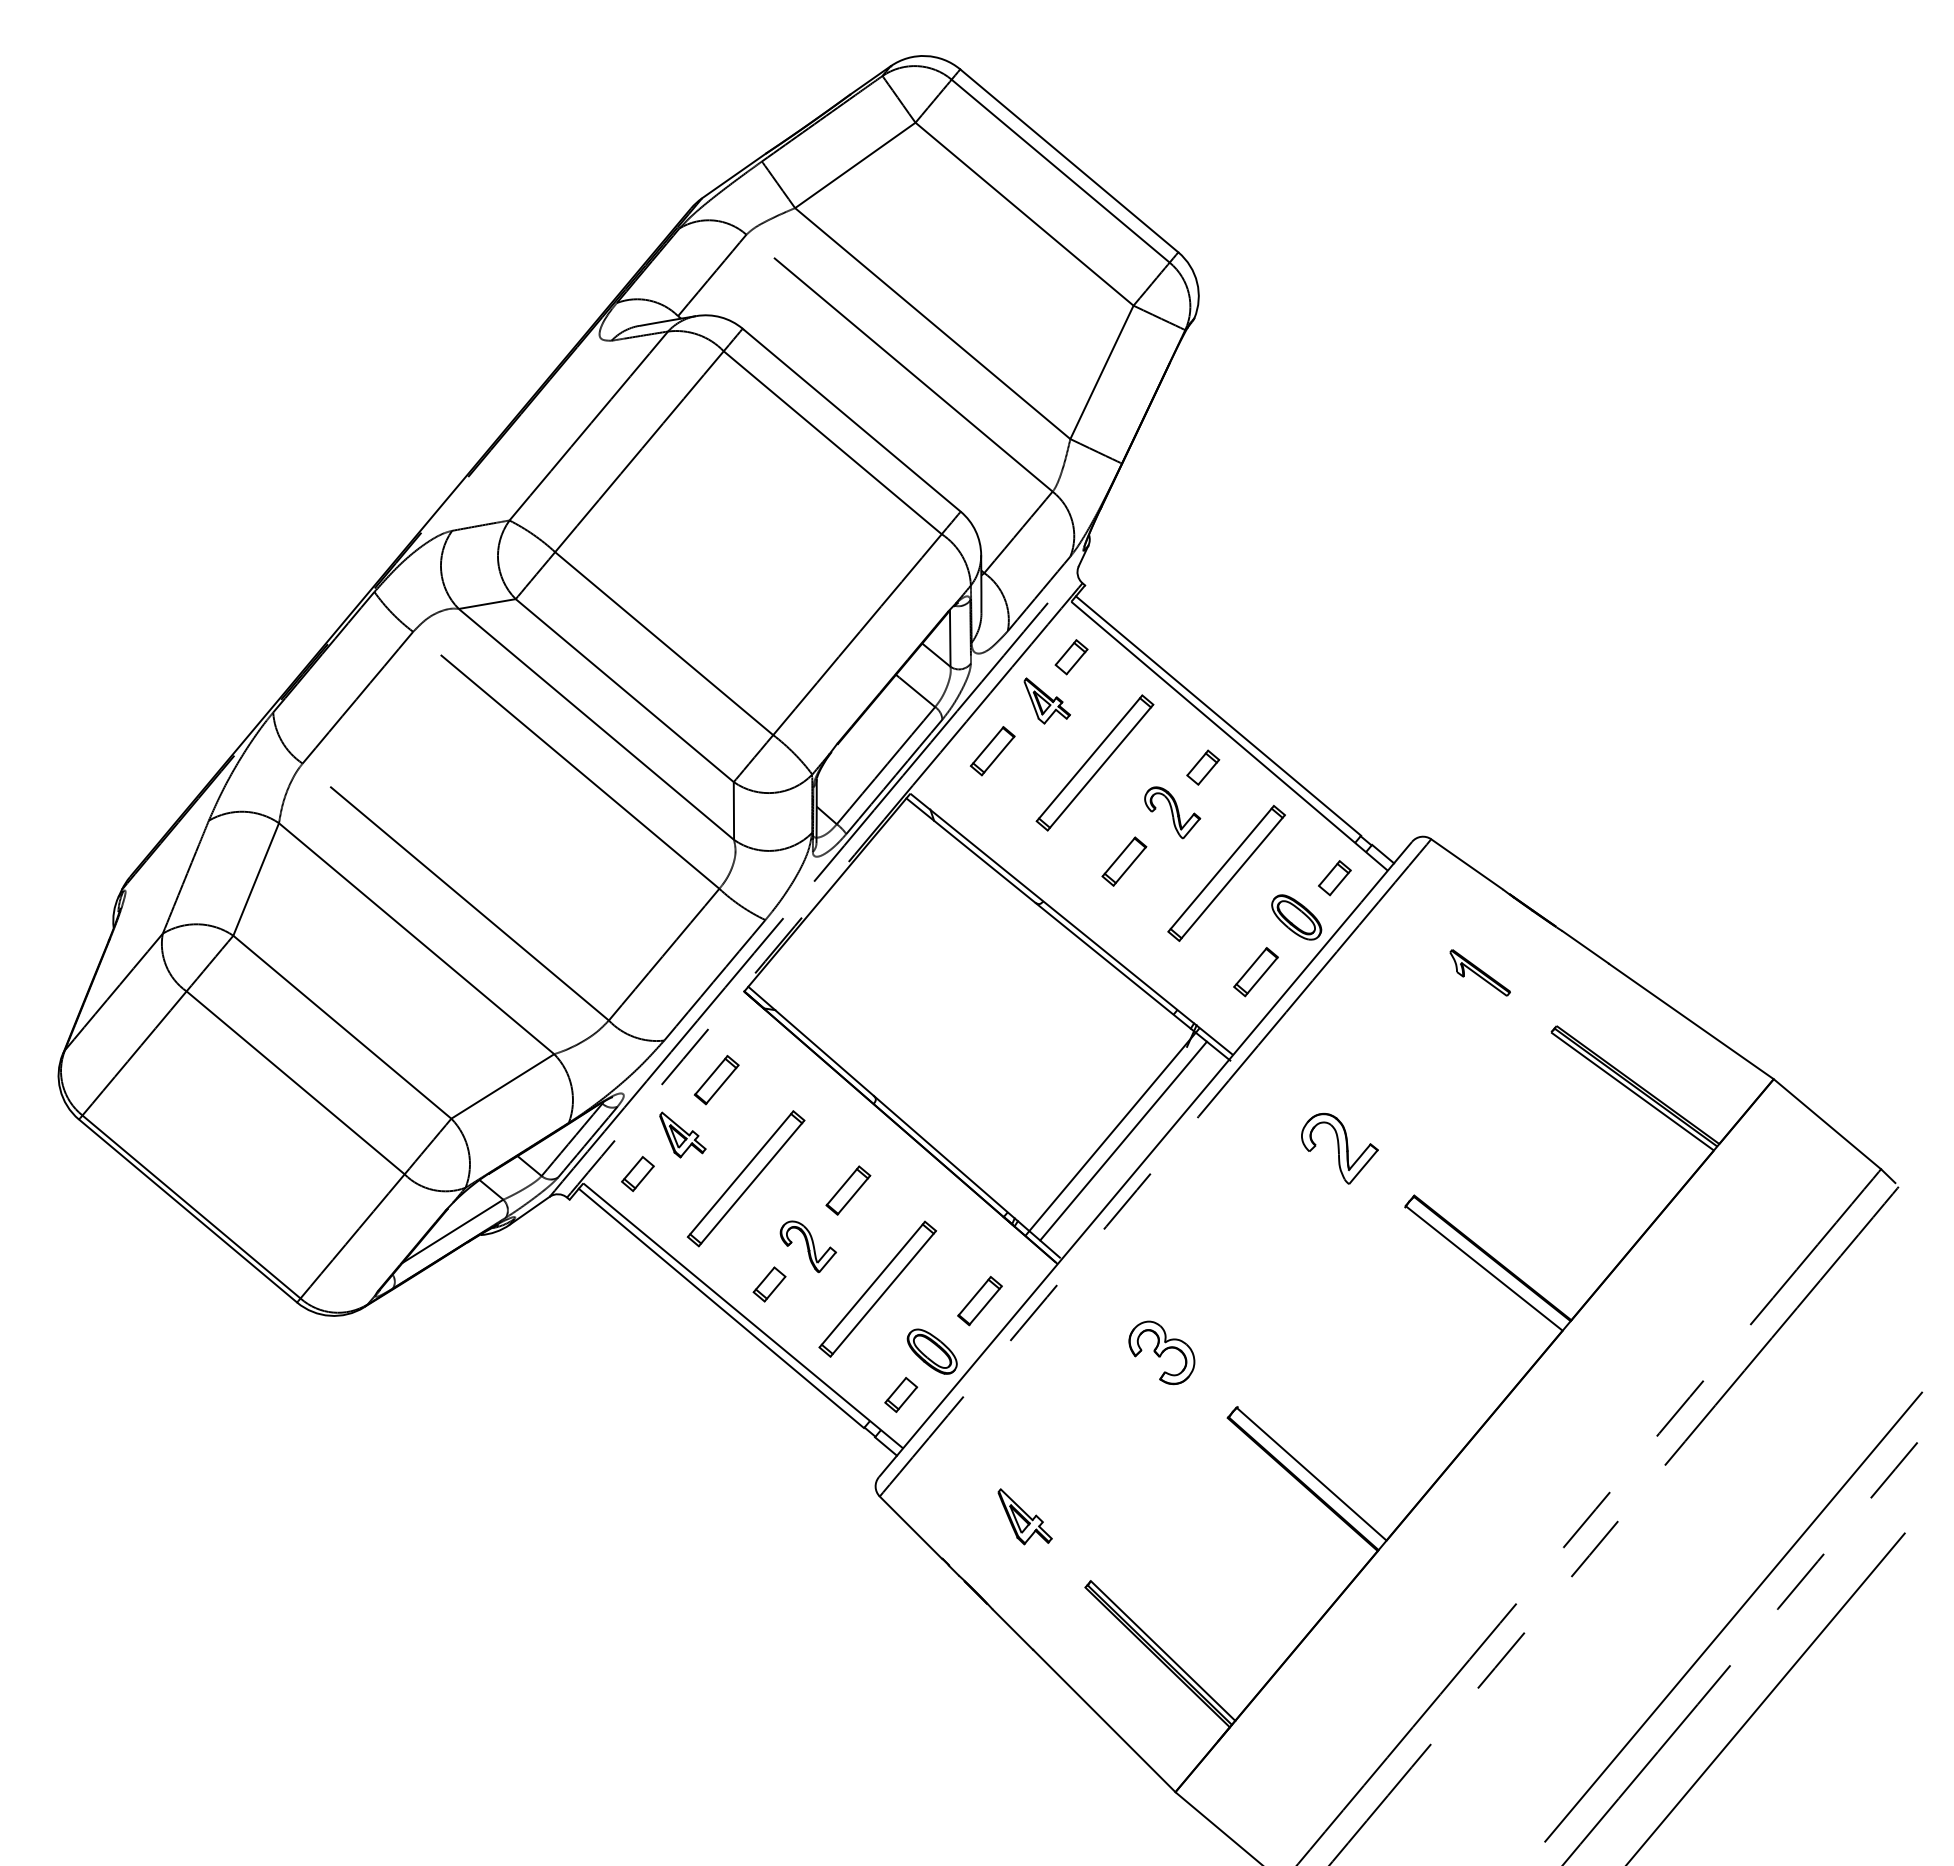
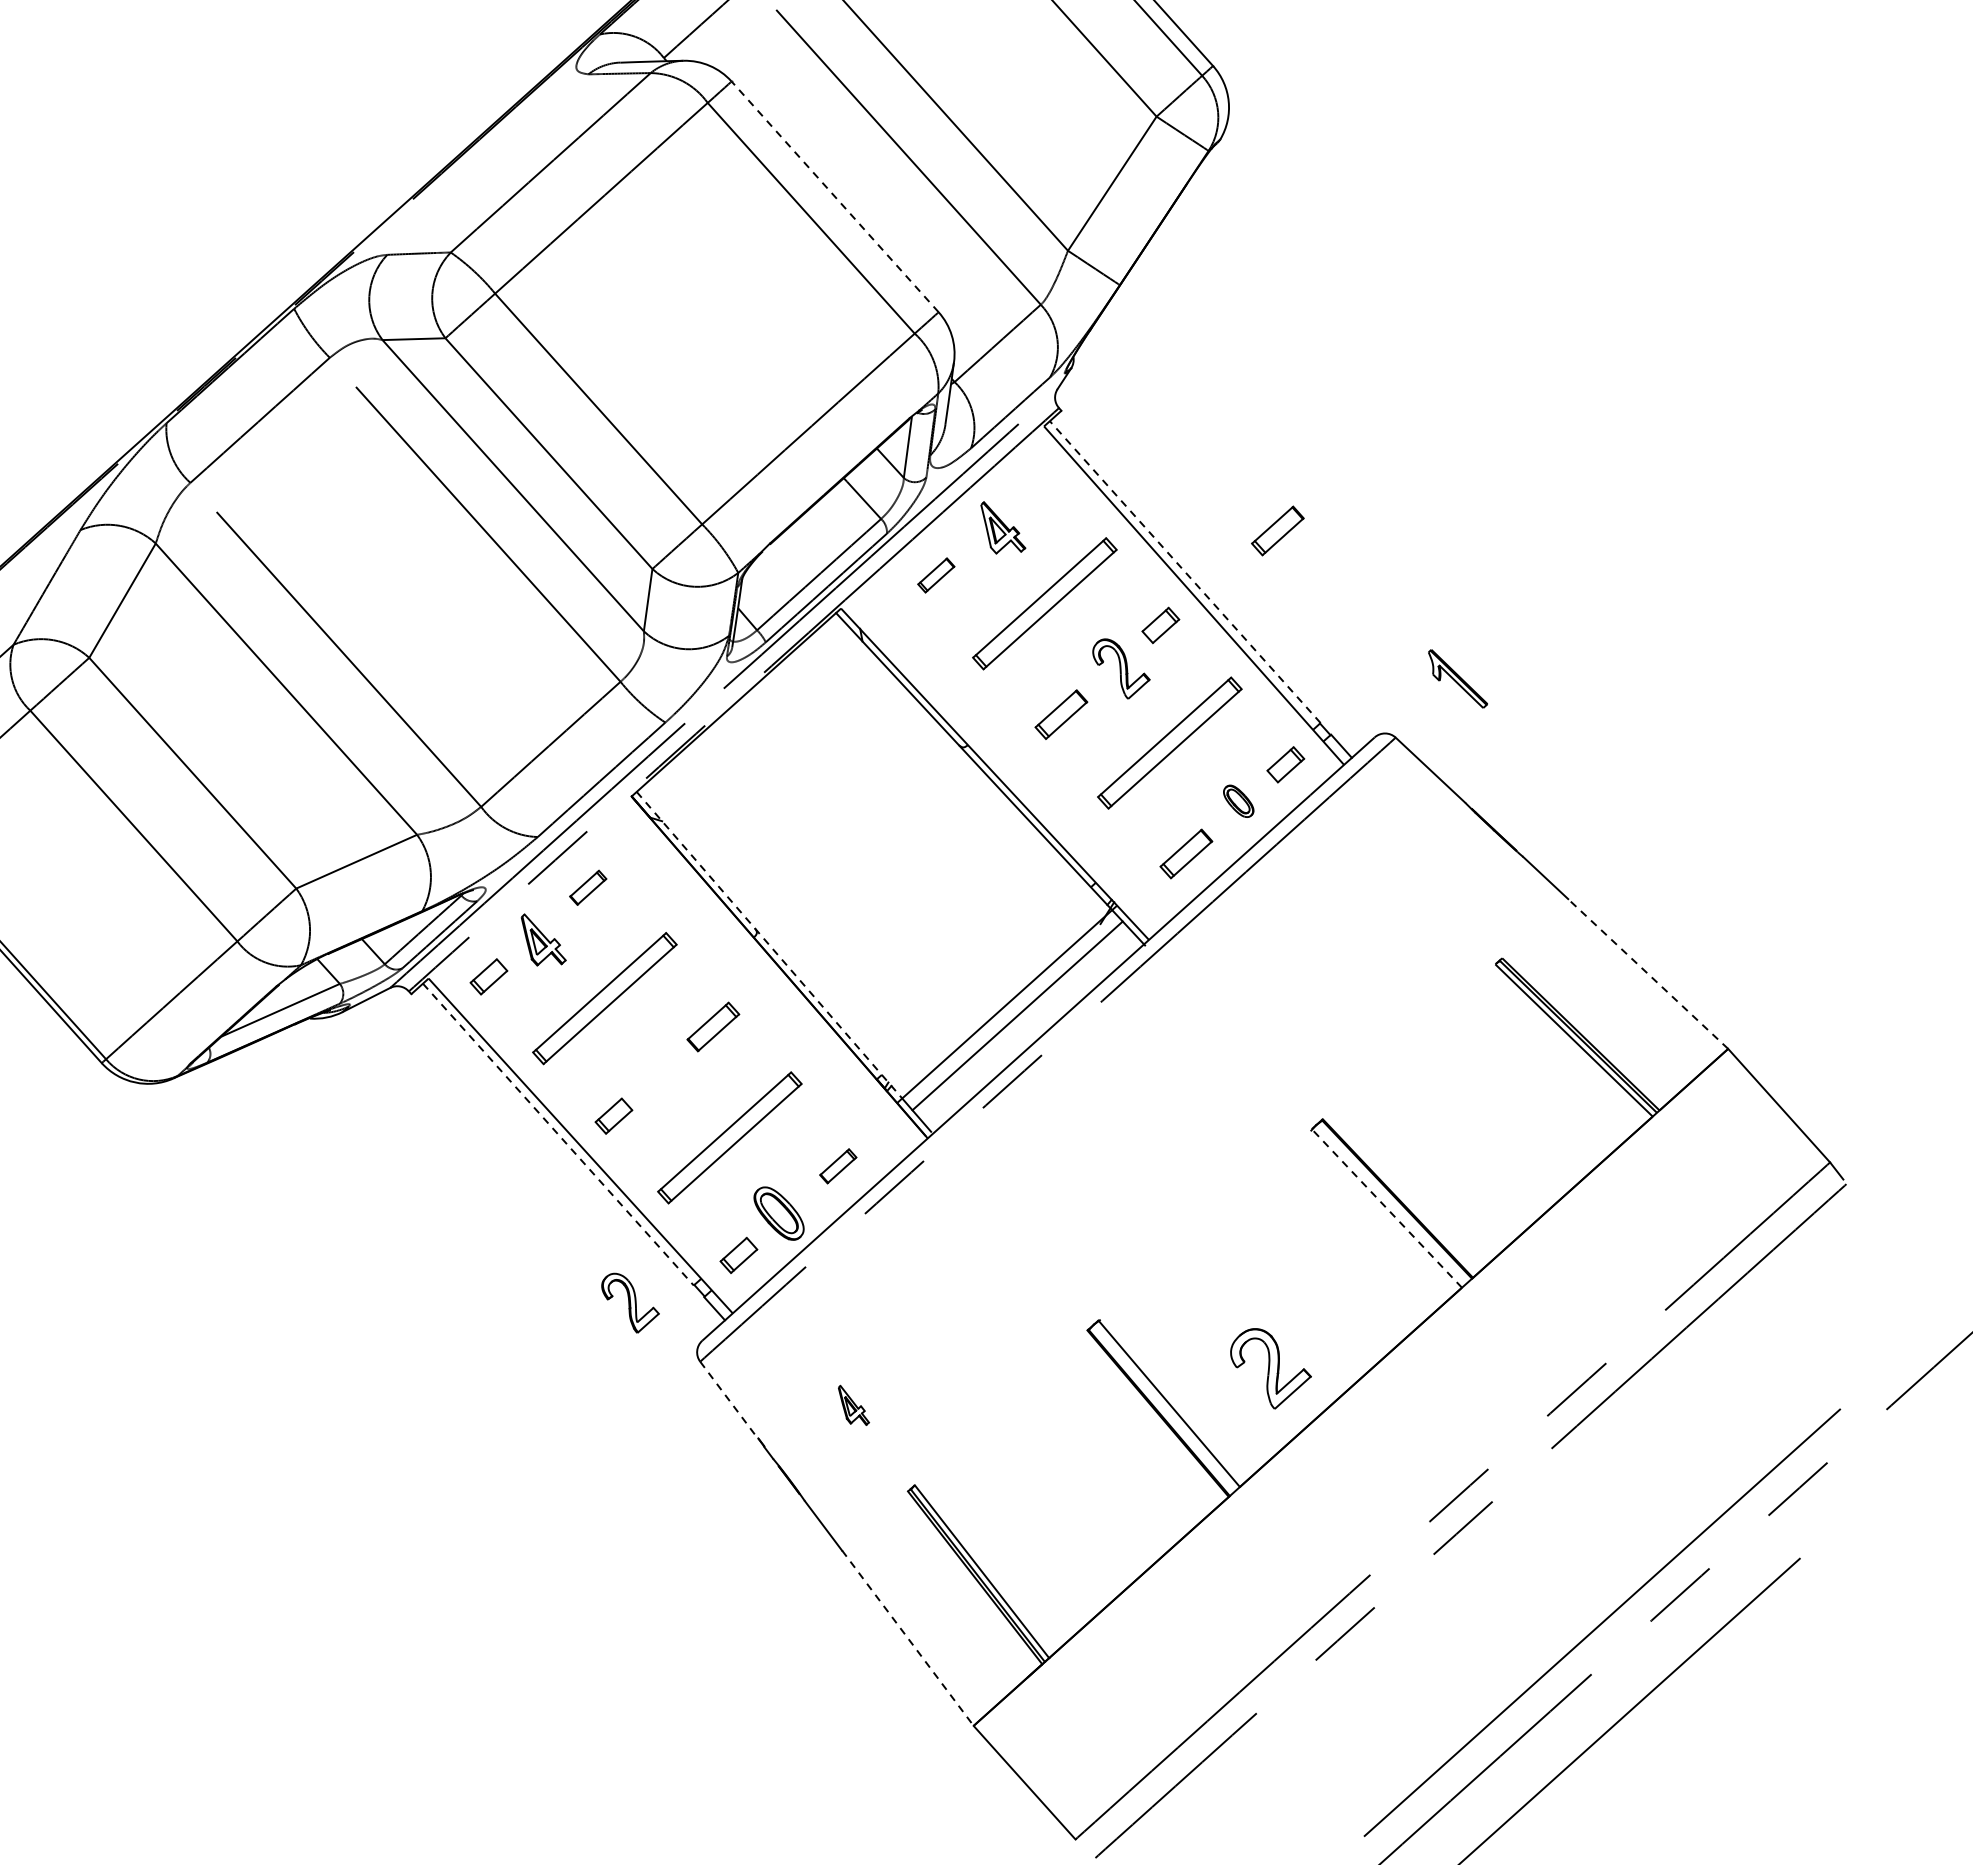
line: (851, 419) -> (835, 196), solid -> dashed
part: (1071, 657) -> (1035, 486), removed
part: (1297, 666) -> (1278, 530), added
line: (1218, 715) -> (1185, 571), solid -> dashed
part: (992, 751) -> (936, 575), size x0.7
part: (1296, 917) -> (1238, 801), size x0.6
part: (1479, 972) -> (1457, 678), moved
line: (1691, 1021) -> (1648, 974), solid -> dashed
part: (716, 1080) -> (588, 888), size x0.7
line: (889, 1109) -> (770, 945), solid -> dashed
part: (1339, 1148) -> (1269, 1369), moved
part: (807, 1246) -> (629, 1303), moved
line: (1483, 1268) -> (1386, 1208), solid -> dashed
part: (979, 1300) -> (837, 1165), size x0.7
line: (721, 1308) -> (558, 1134), solid -> dashed
part: (1161, 1352) -> (1026, 1249), removed
part: (1024, 1516) -> (853, 1405), size x0.6
line: (911, 1528) -> (729, 1401), solid -> dashed
line: (1104, 1721) -> (908, 1638), solid -> dashed

